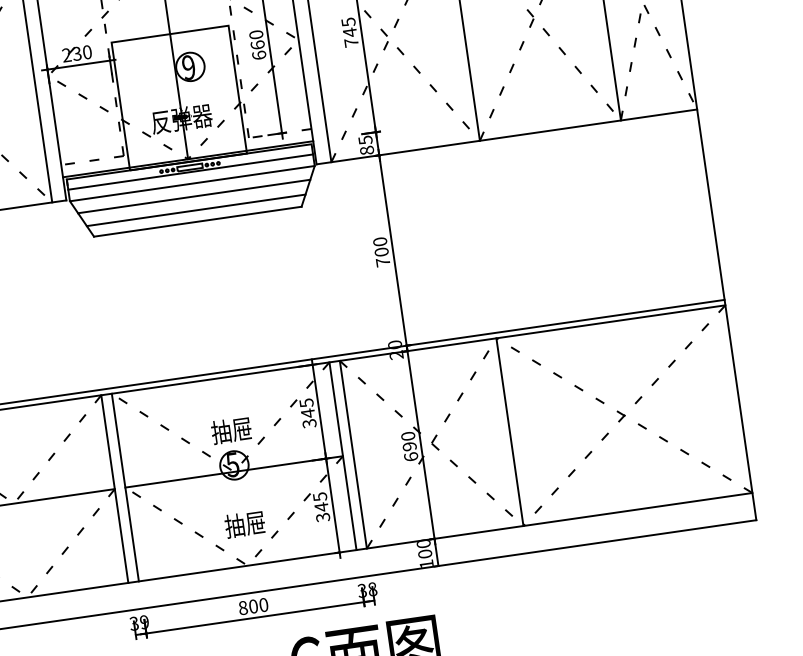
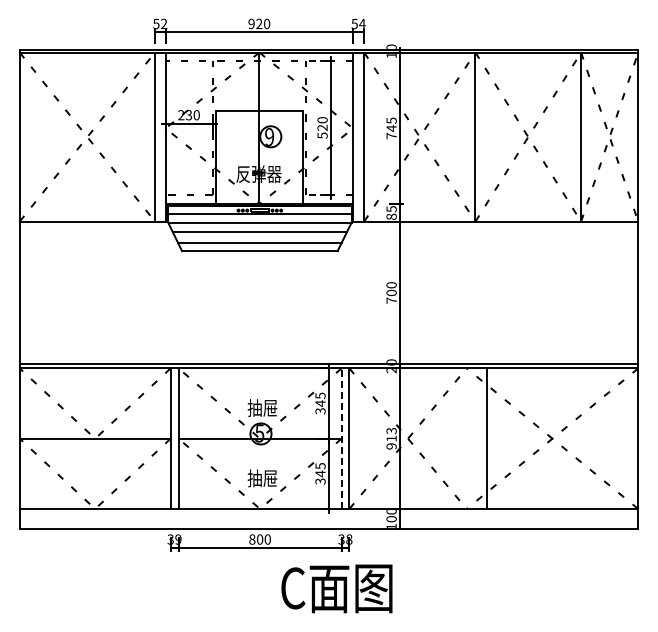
text: (258, 49) -> (322, 131), 660 -> 520
line: (509, 431) -> (486, 438), moved
text: (409, 446) -> (391, 438), 690 -> 913
line: (342, 455) -> (341, 438), solid -> dashed

